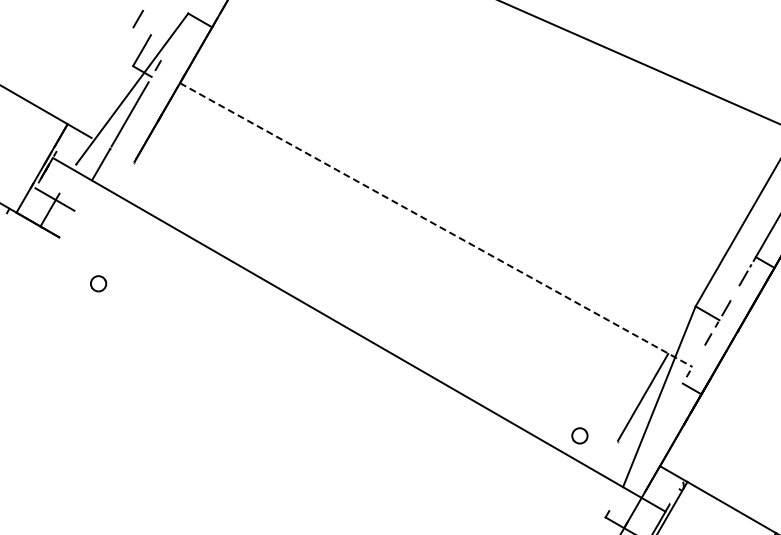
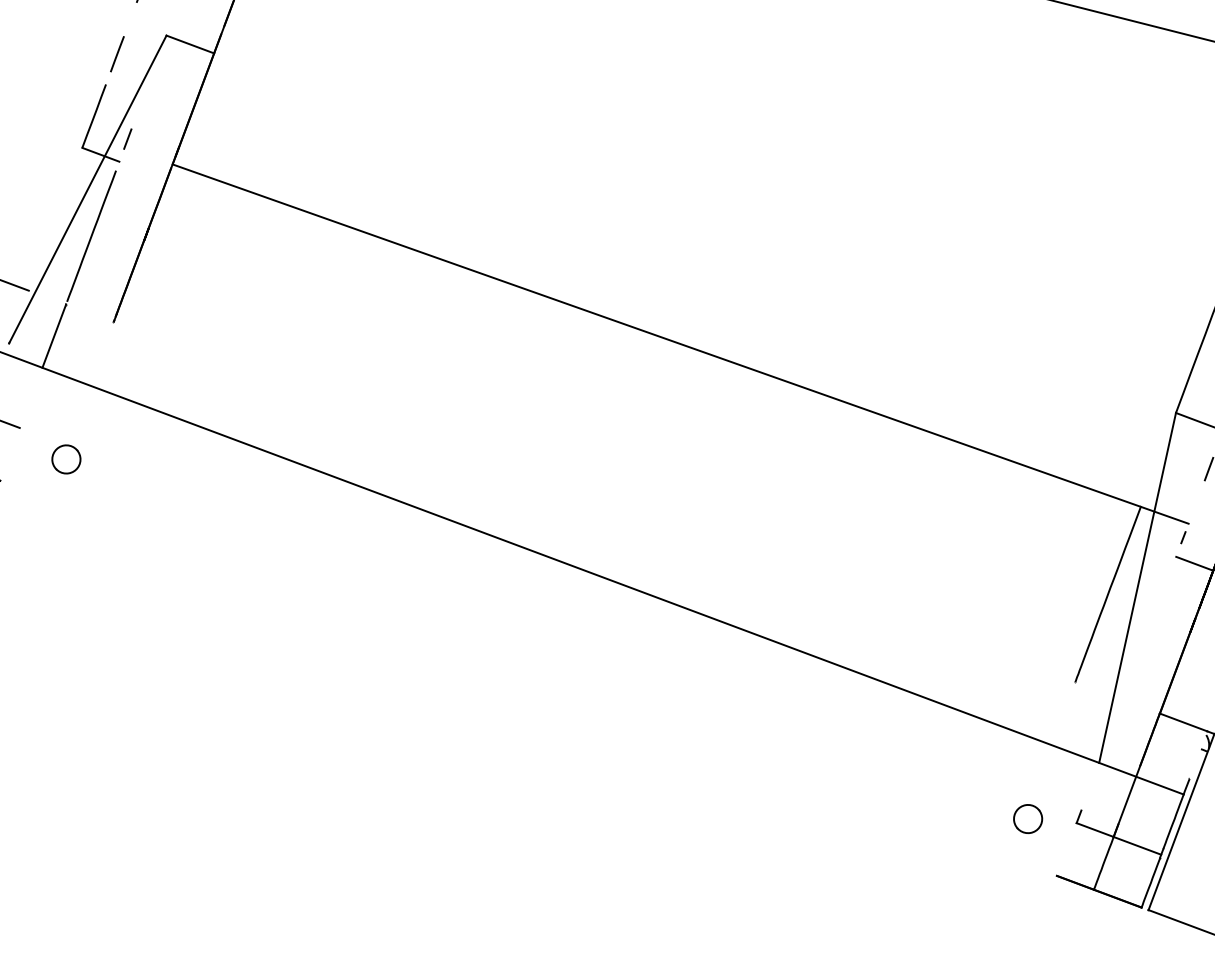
line: (137, 18) -> (115, 53), moved
line: (436, 225) -> (681, 344), dashed -> solid
circle: (98, 283) -> (66, 458), moved
circle: (579, 435) -> (1027, 818), moved

